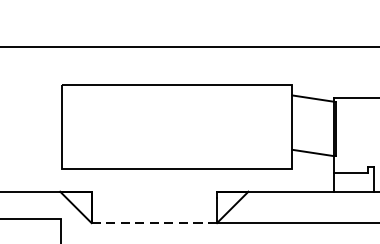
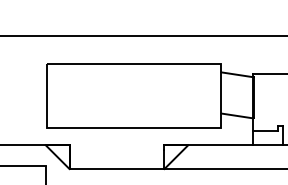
line: (153, 223) -> (116, 169), dashed -> solid

